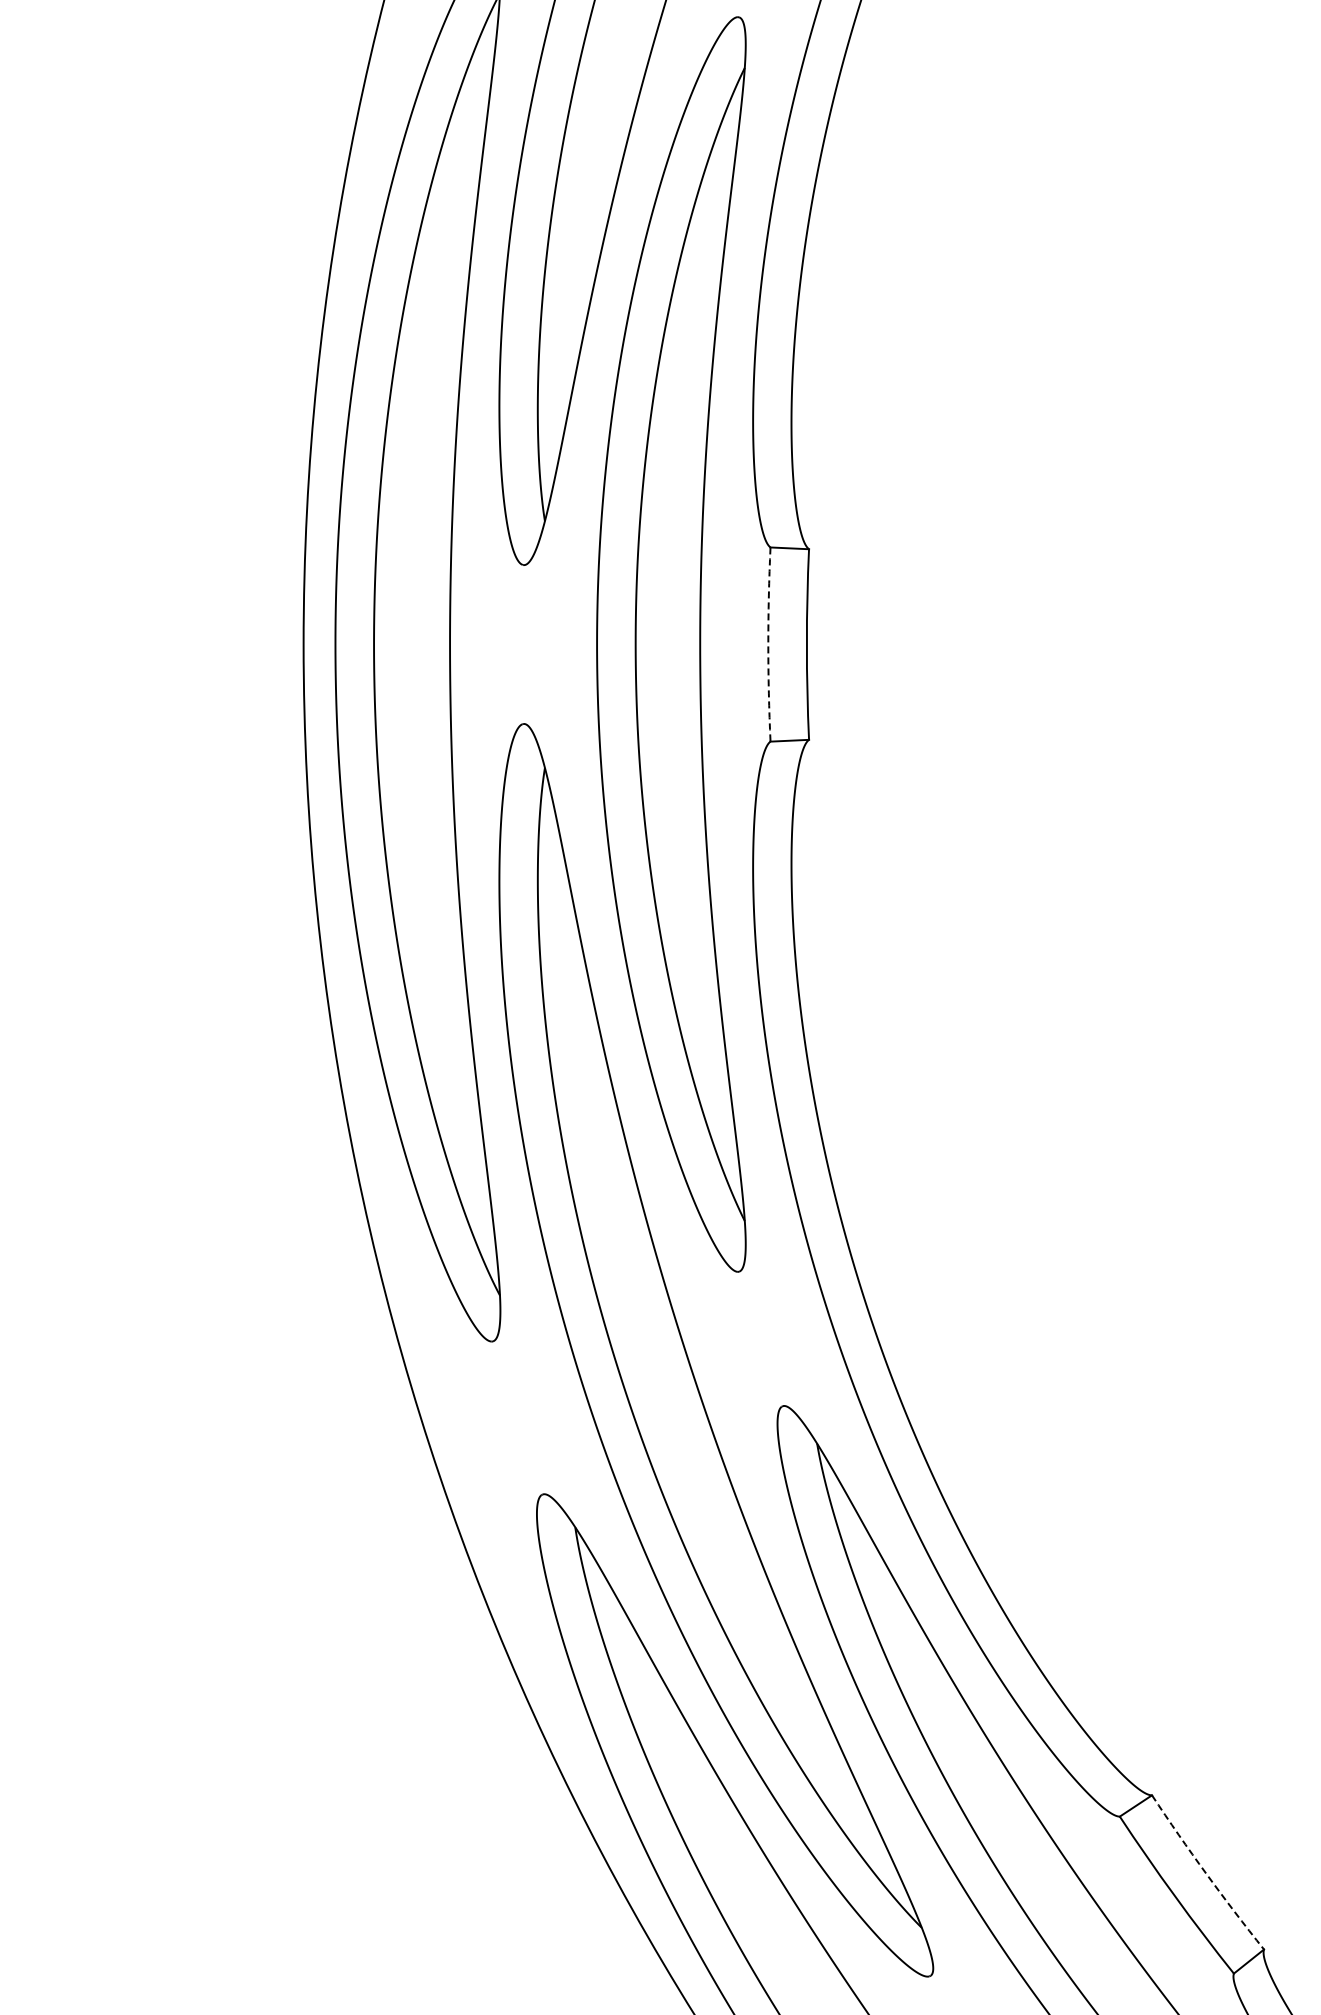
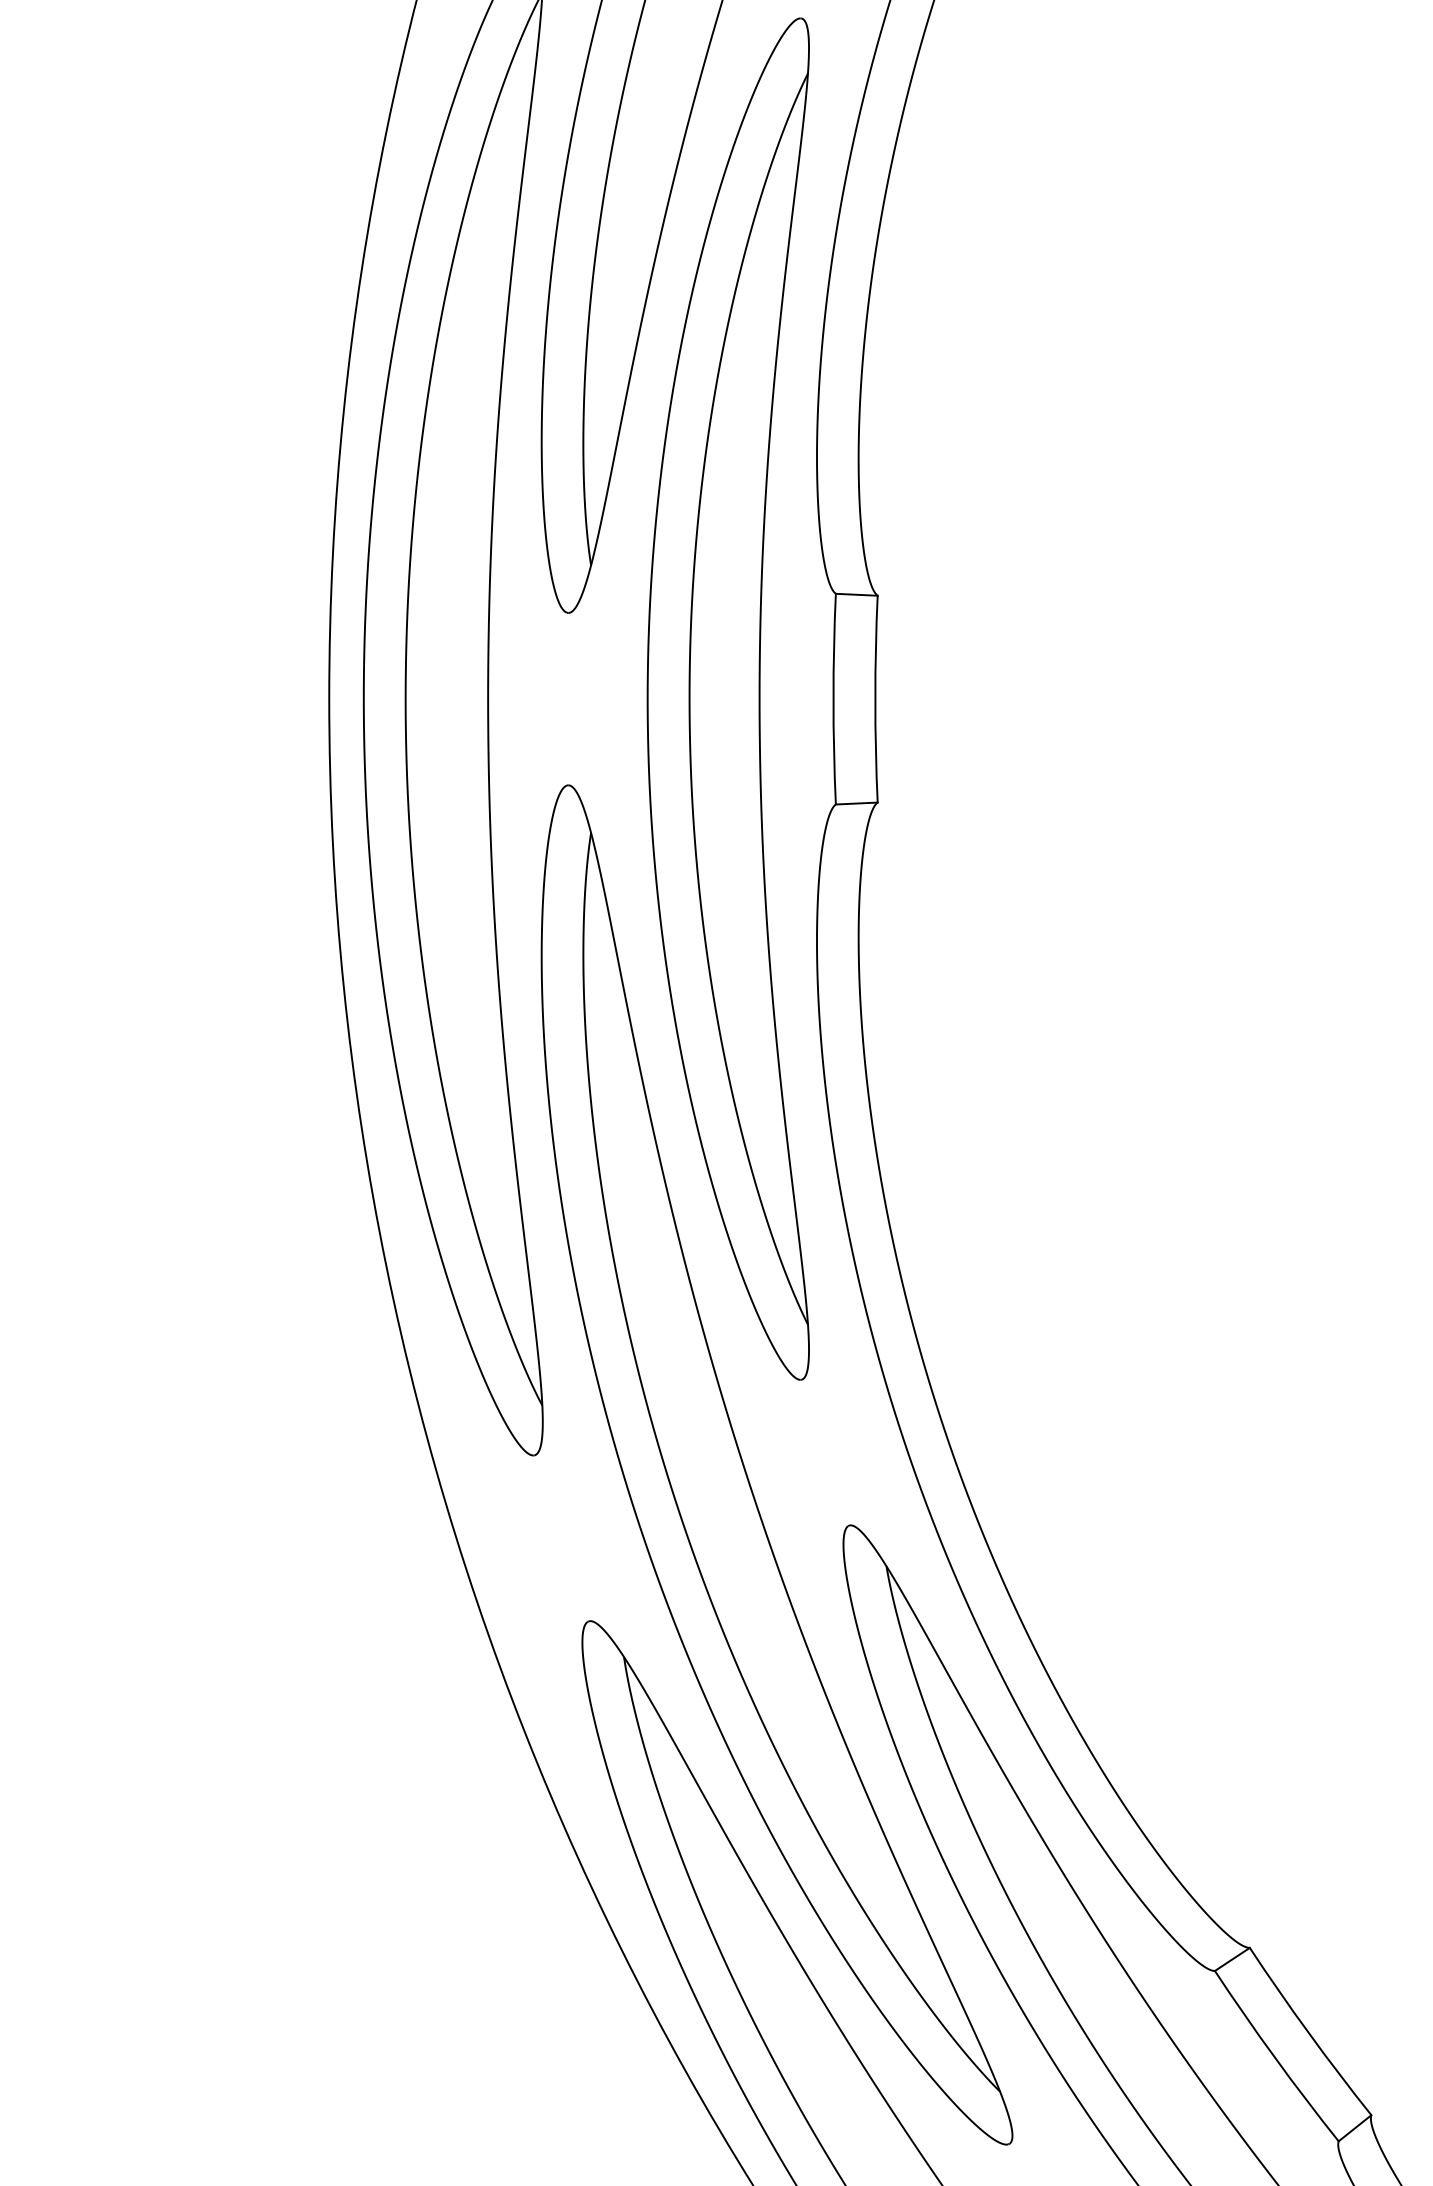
arc: (768, 644) -> (833, 699), dashed -> solid
arc: (1206, 1873) -> (1308, 2032), dashed -> solid

